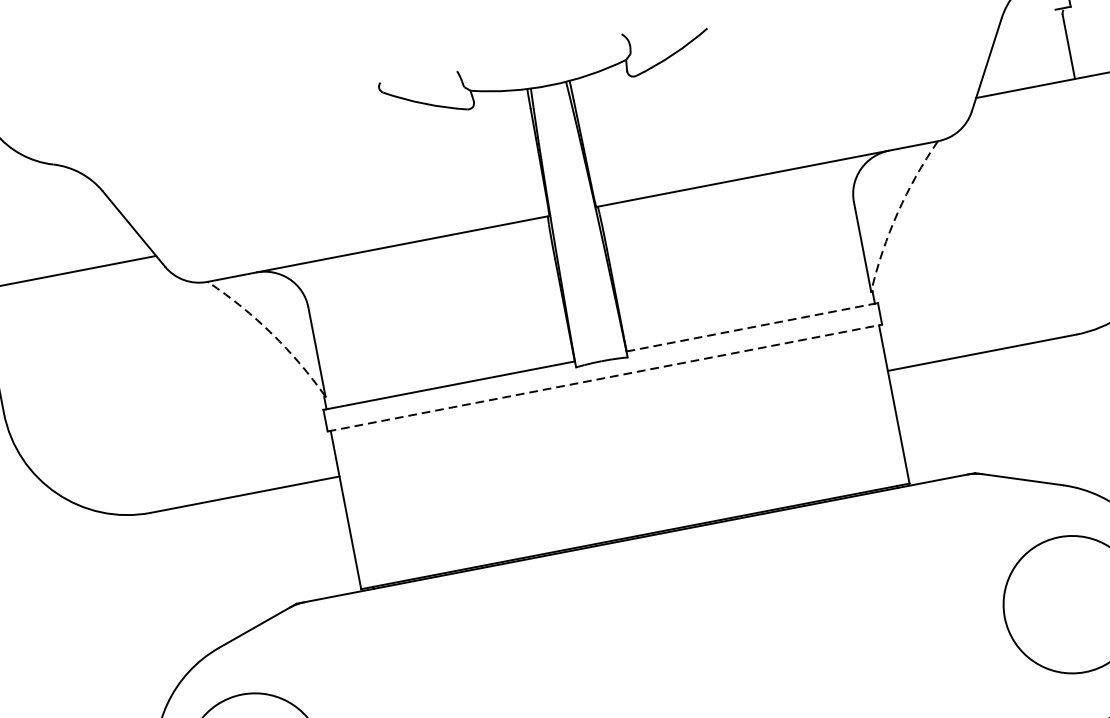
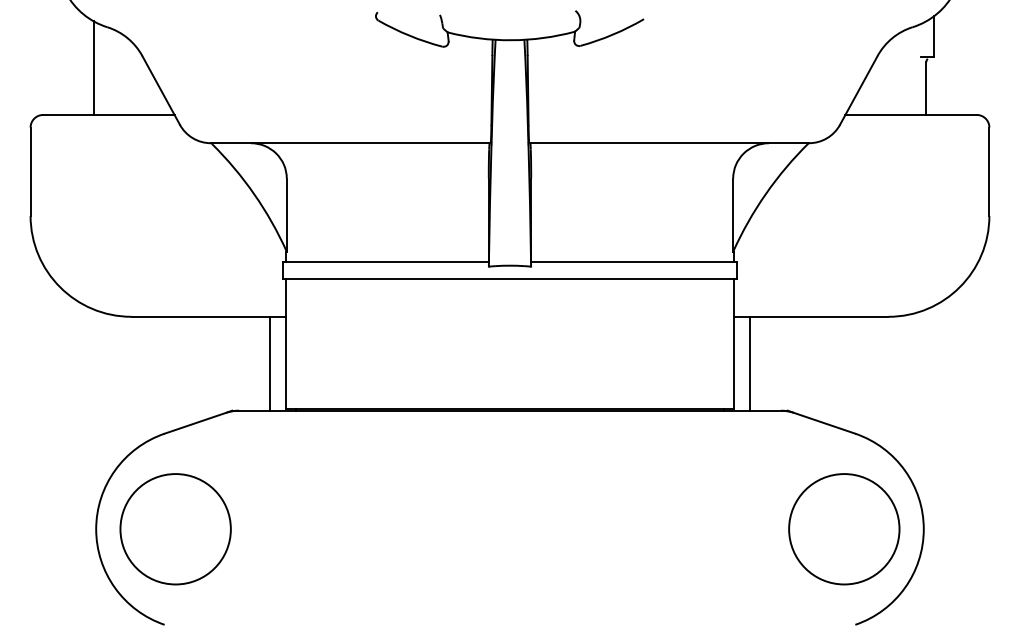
arc: (898, 212) -> (766, 193), dashed -> solid
line: (45, 217) -> (93, 67), added
line: (751, 327) -> (633, 261), dashed -> solid
arc: (272, 334) -> (254, 194), dashed -> solid
line: (604, 378) -> (509, 279), dashed -> solid
line: (917, 424) -> (749, 363), added
line: (331, 537) -> (270, 363), added

